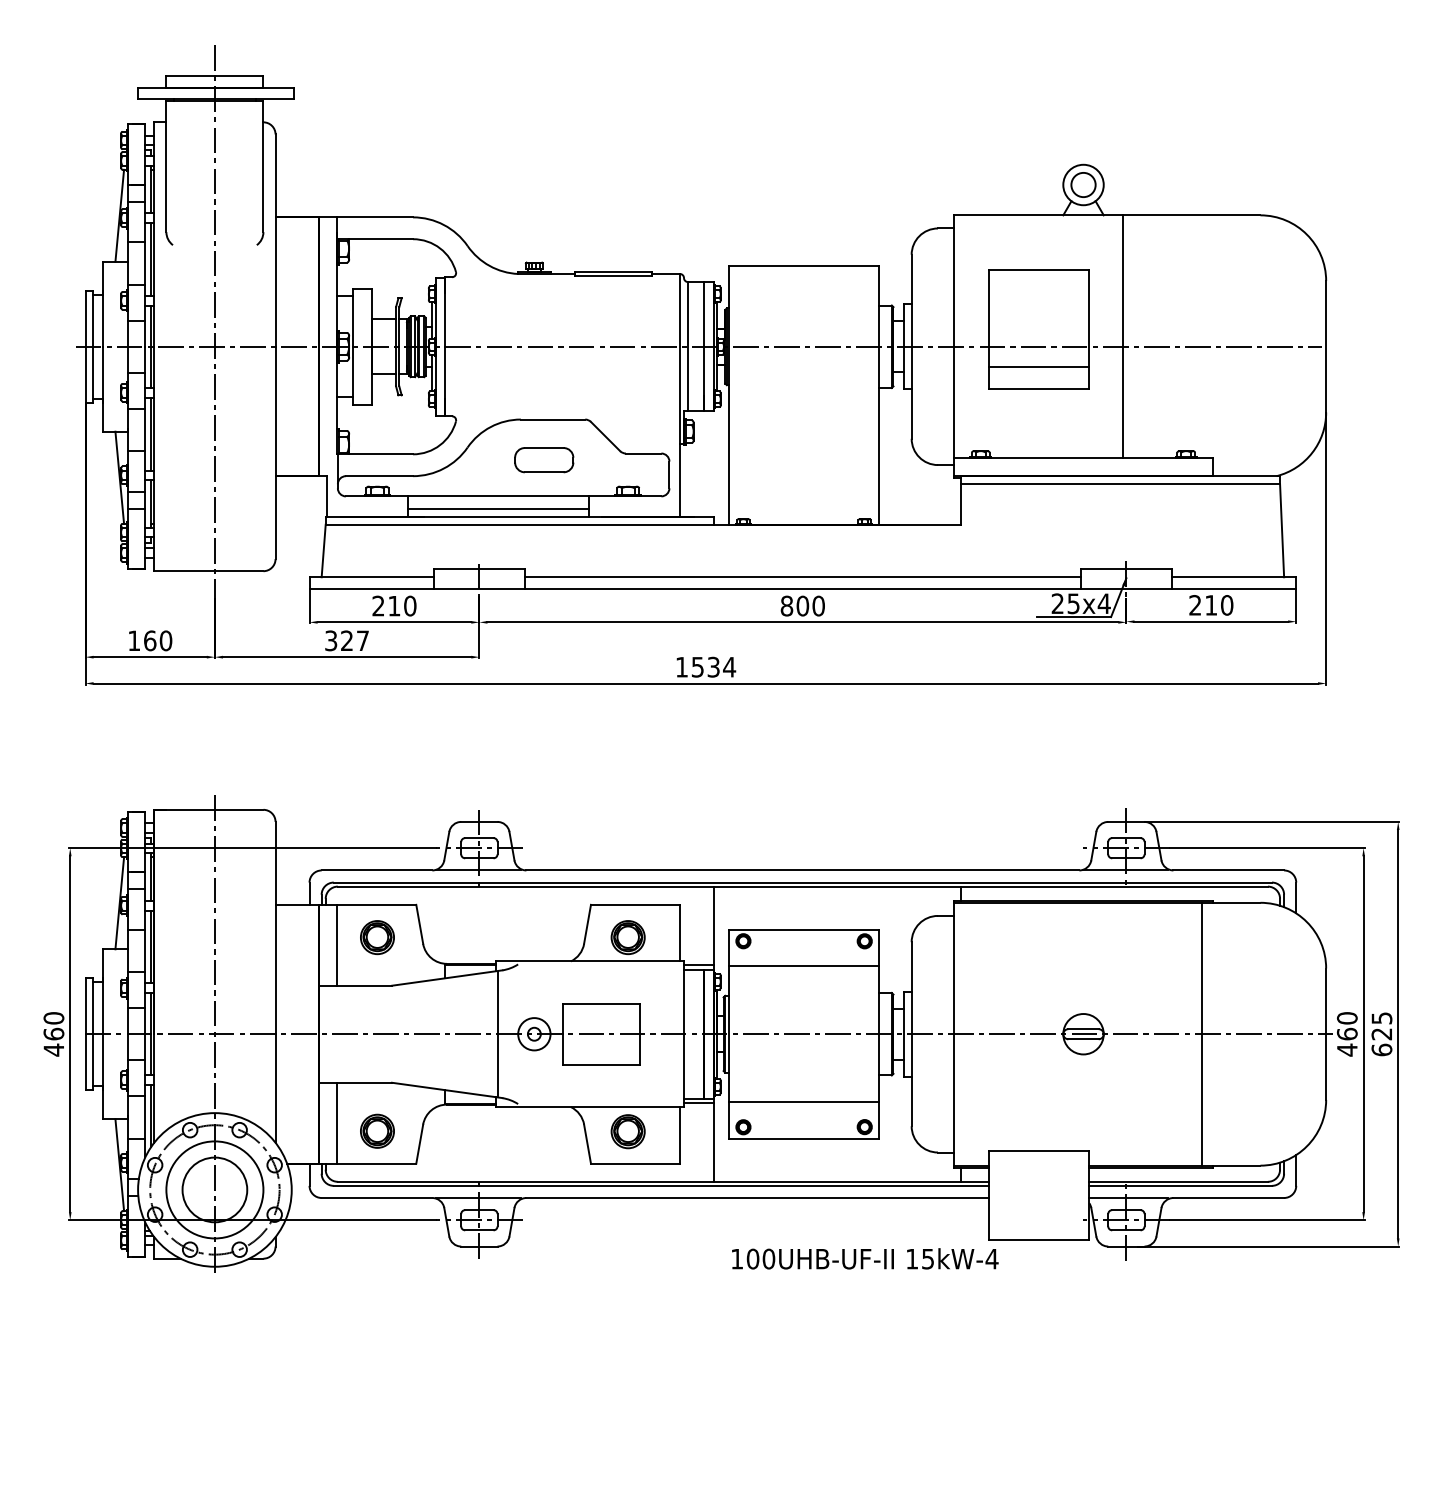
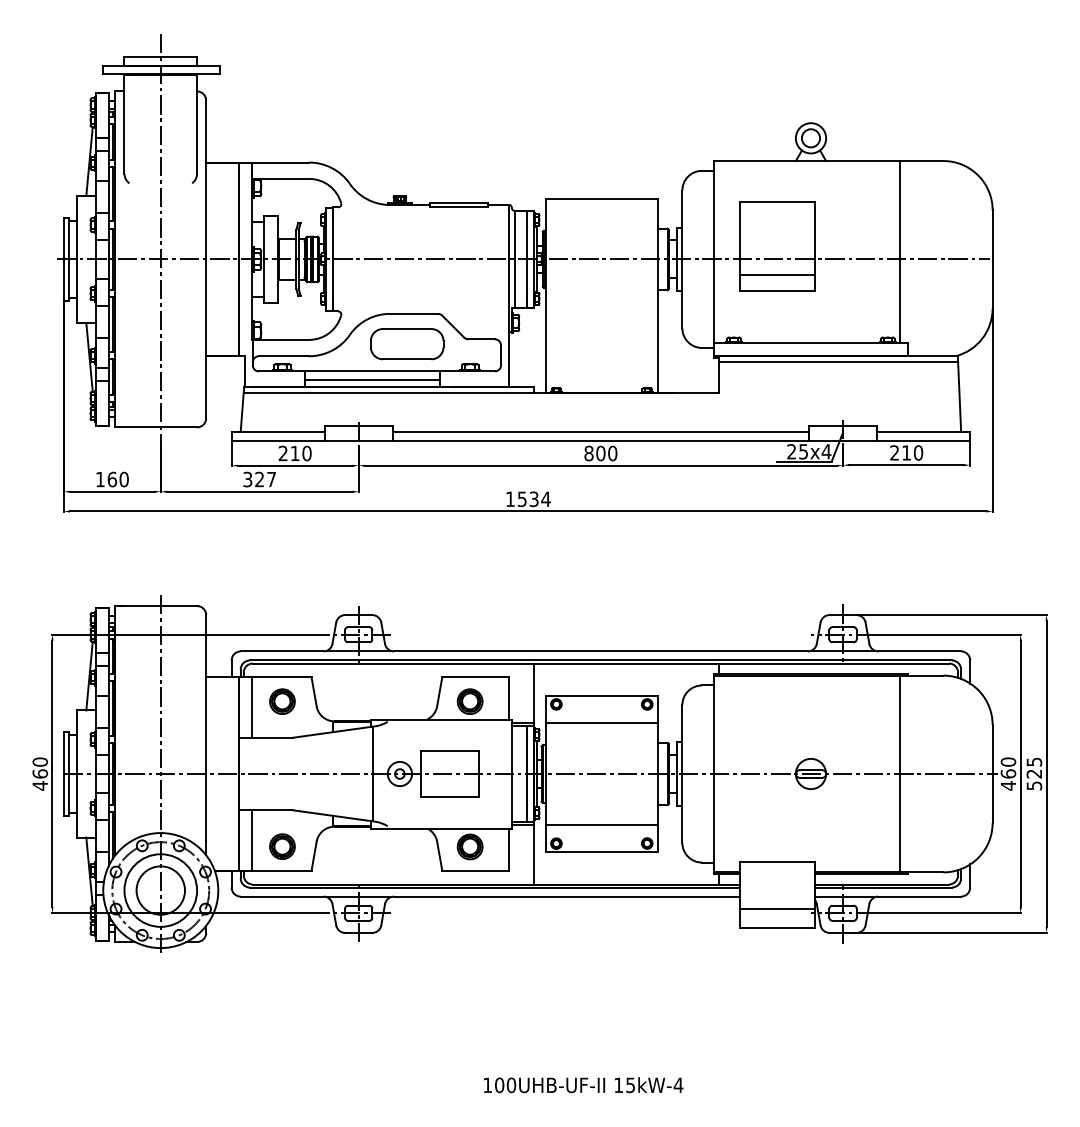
line: (1122, 336) -> (899, 251), moved
part: (544, 460) -> (407, 344), size x1.67
text: (1382, 1049) -> (1034, 785), 625 -> 525
line: (1038, 1213) -> (777, 908), added
text: (865, 1259) -> (583, 1085), moved

